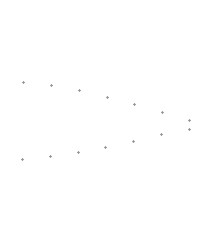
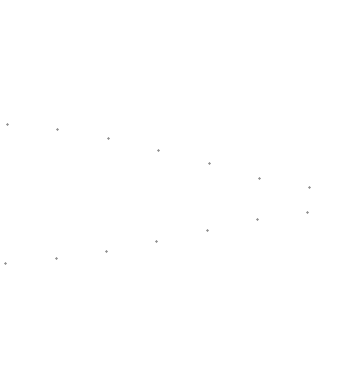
part: (189, 124) -> (309, 200), size x1.6

